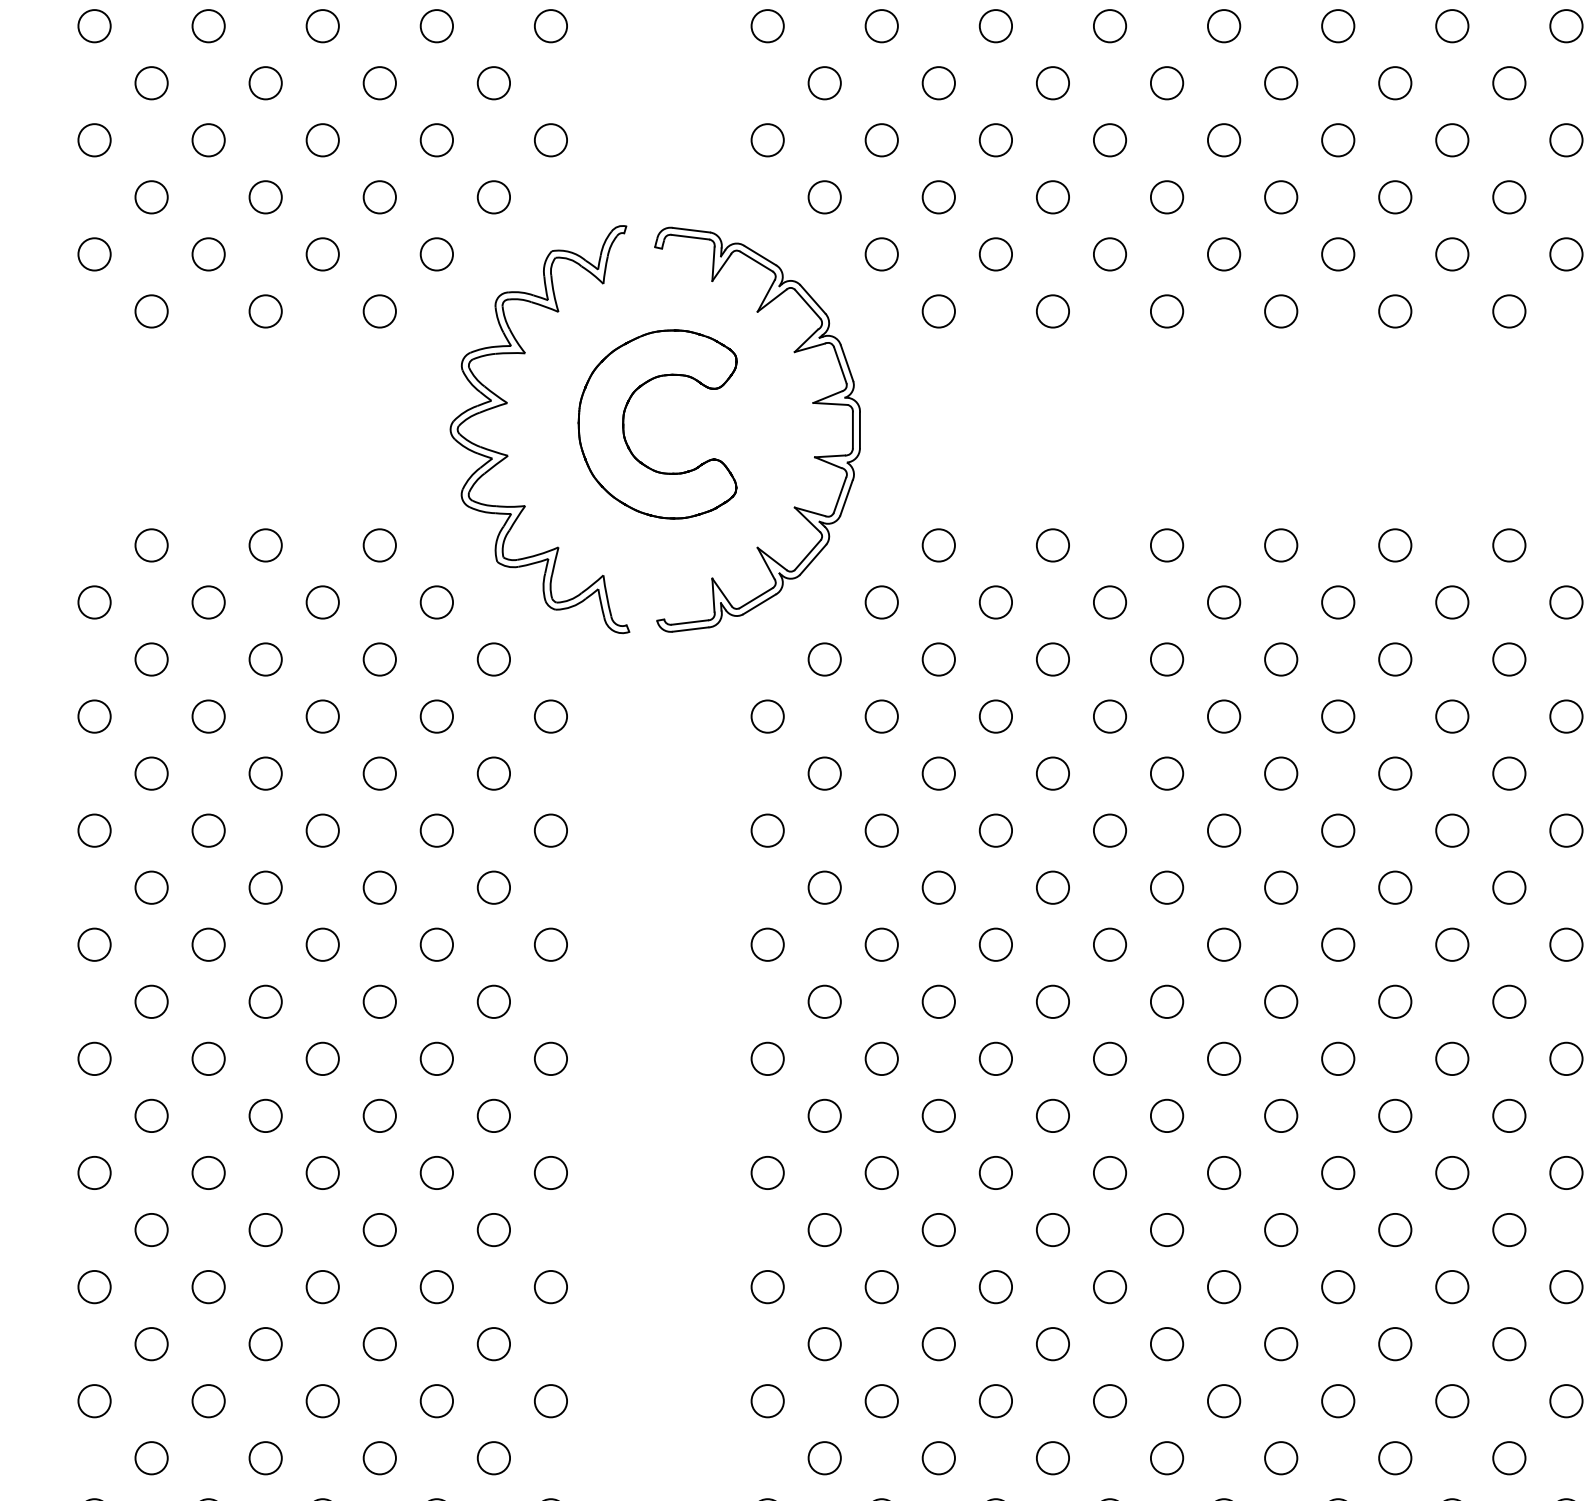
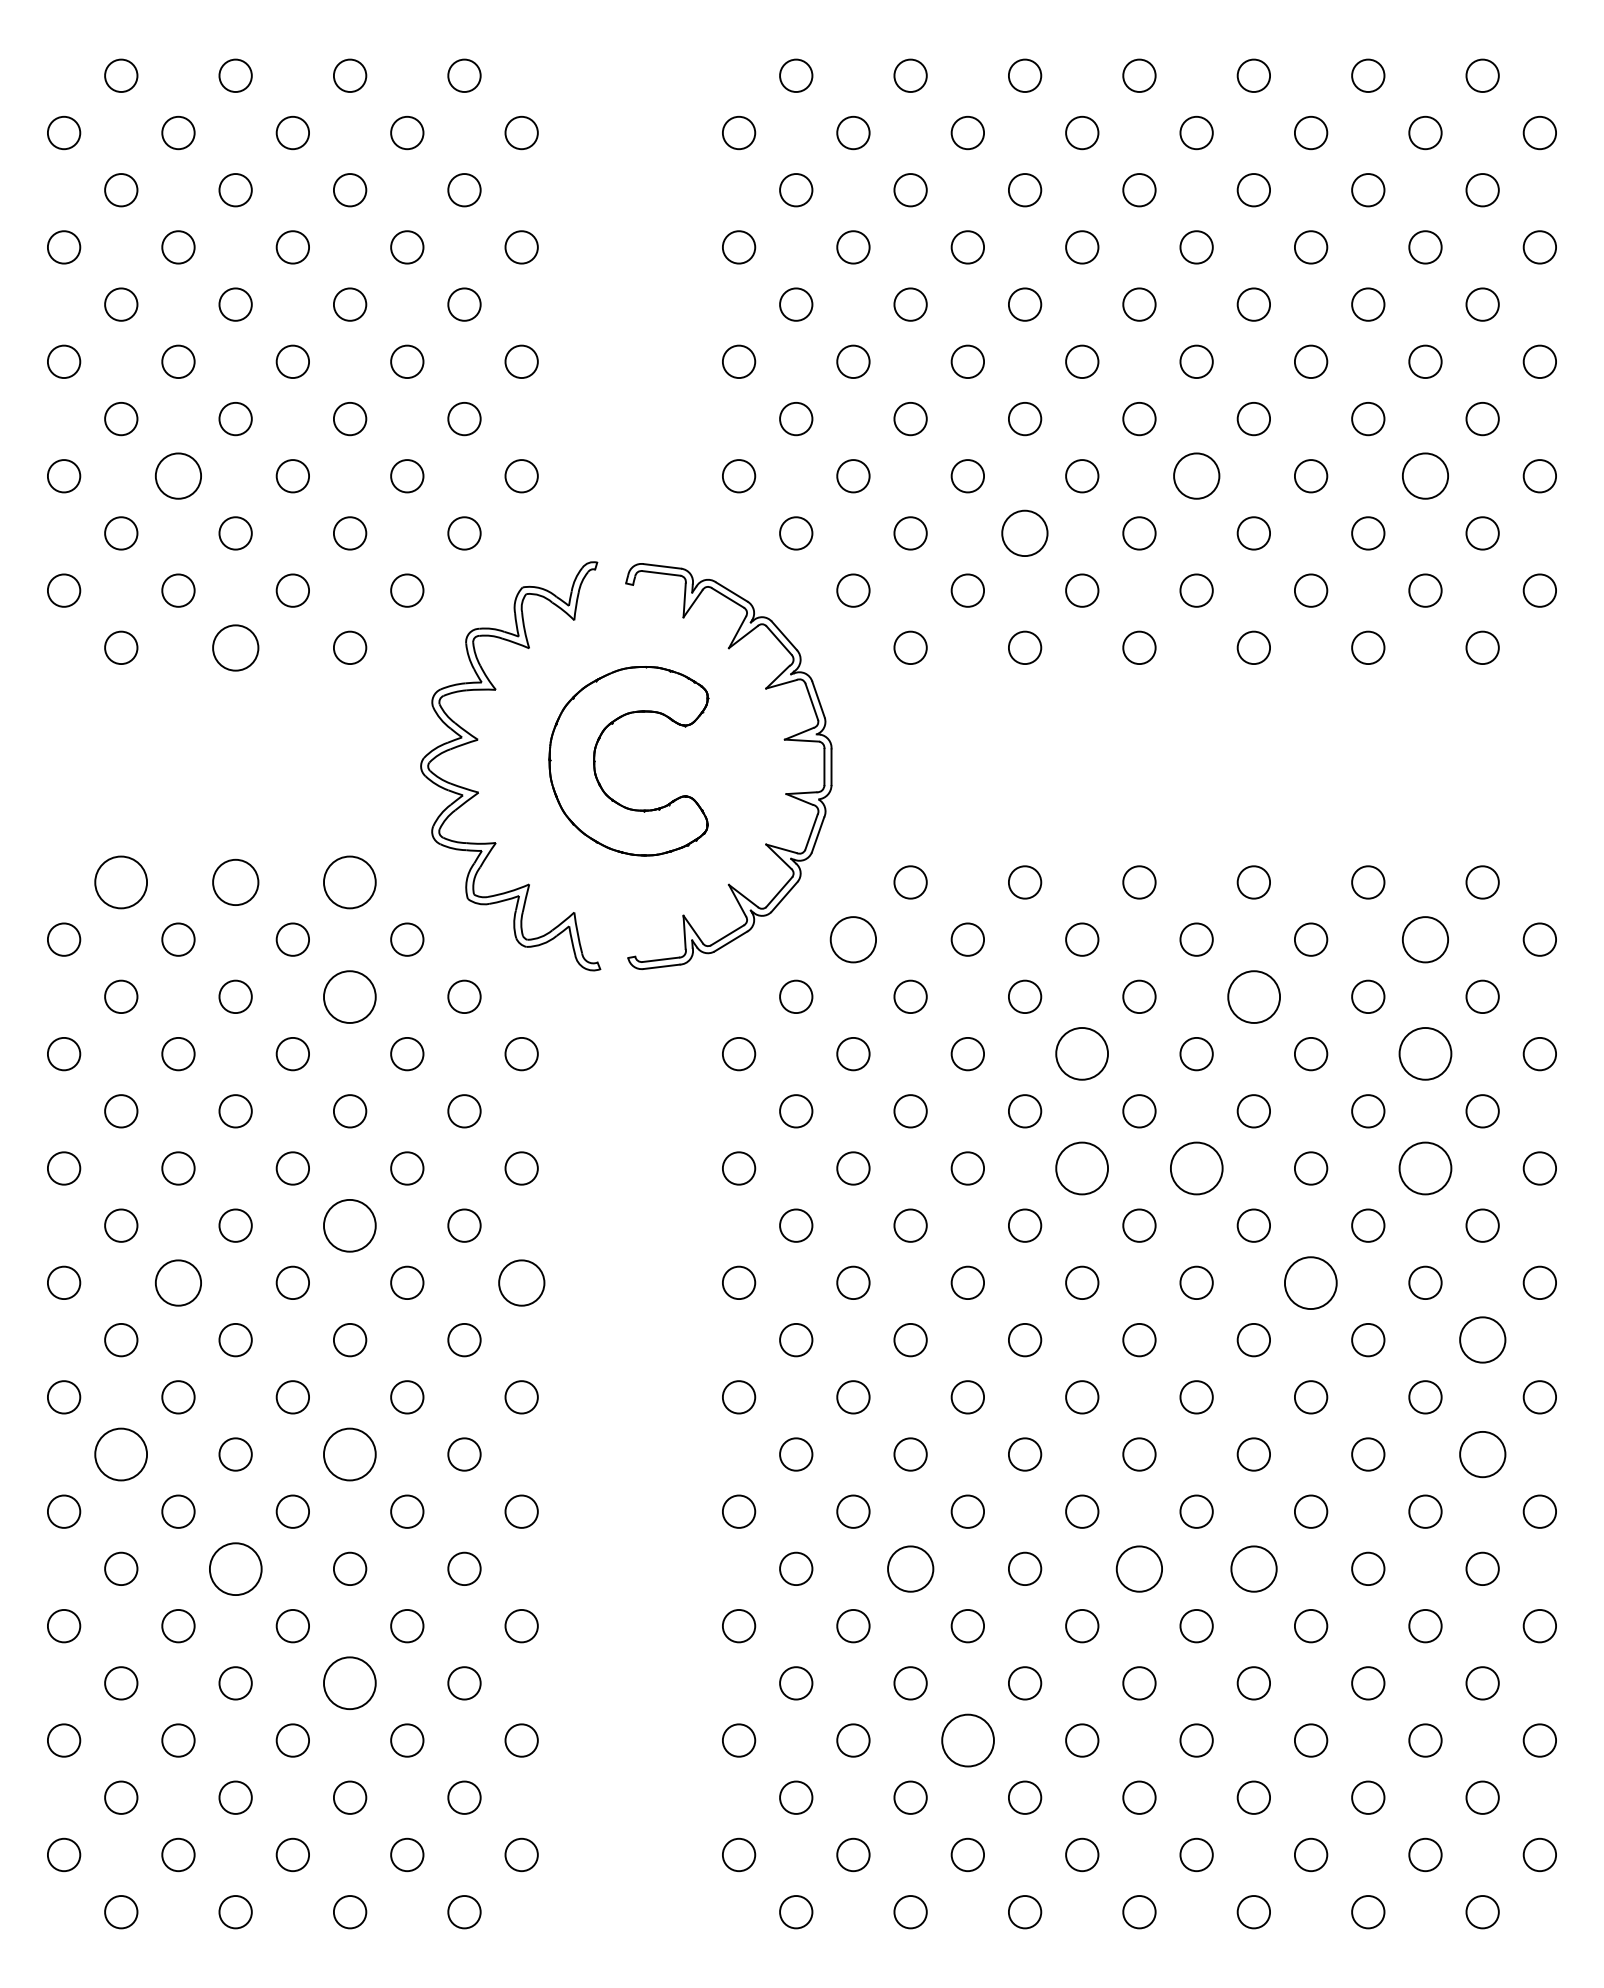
circle: (208, 140) -> (178, 476), size x1.4
circle: (1223, 140) -> (1196, 476), size x1.4
circle: (1452, 140) -> (1425, 476), size x1.4
circle: (1053, 197) -> (1025, 533), size x1.4
circle: (265, 311) -> (235, 647), size x1.4
circle: (151, 545) -> (121, 882), size x1.6
circle: (265, 545) -> (235, 882), size x1.4
circle: (380, 545) -> (350, 882), size x1.6
circle: (881, 602) -> (853, 939), size x1.4
circle: (1452, 602) -> (1425, 939), size x1.4
circle: (380, 659) -> (350, 996), size x1.6
circle: (1280, 659) -> (1253, 996), size x1.6
circle: (1110, 716) -> (1082, 1054), size x1.6
circle: (1452, 716) -> (1425, 1054), size x1.6
circle: (1110, 830) -> (1082, 1168), size x1.6
circle: (1223, 830) -> (1196, 1168), size x1.6
circle: (1452, 830) -> (1425, 1168), size x1.6
circle: (380, 887) -> (350, 1225), size x1.6
circle: (208, 944) -> (178, 1282), size x1.4
circle: (550, 944) -> (521, 1282), size x1.4
circle: (1338, 944) -> (1311, 1282), size x1.6
circle: (1509, 1002) -> (1482, 1340), size x1.4
circle: (151, 1115) -> (121, 1454), size x1.6
circle: (380, 1115) -> (350, 1454), size x1.6
circle: (1509, 1115) -> (1482, 1454), size x1.4
circle: (265, 1229) -> (235, 1568), size x1.6
circle: (938, 1229) -> (910, 1568), size x1.4
circle: (1167, 1229) -> (1139, 1568), size x1.4
circle: (1280, 1229) -> (1253, 1568), size x1.4
circle: (380, 1344) -> (350, 1683), size x1.6
circle: (995, 1401) -> (967, 1740), size x1.6

